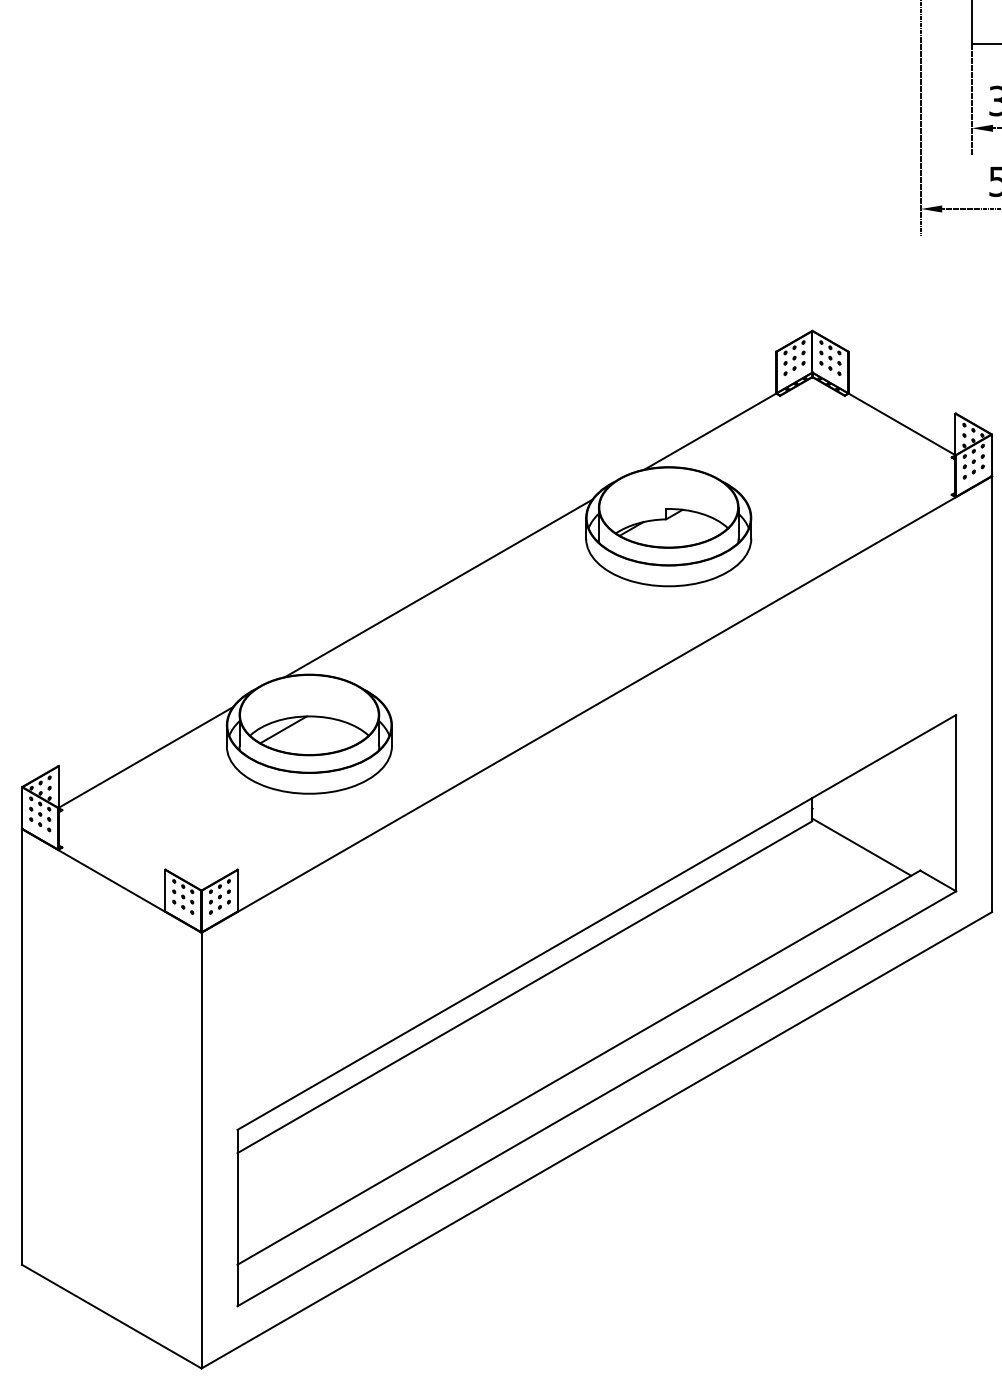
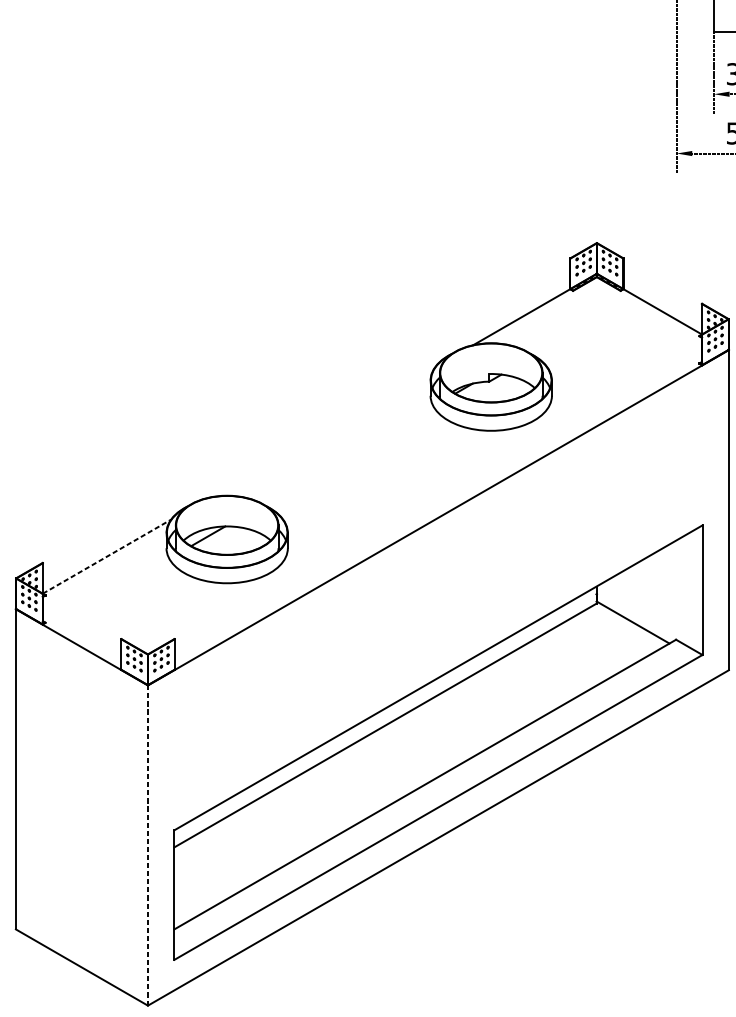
line: (438, 588) -> (322, 432), removed
line: (145, 757) -> (106, 556), solid -> dashed
line: (201, 1150) -> (147, 845), solid -> dashed

